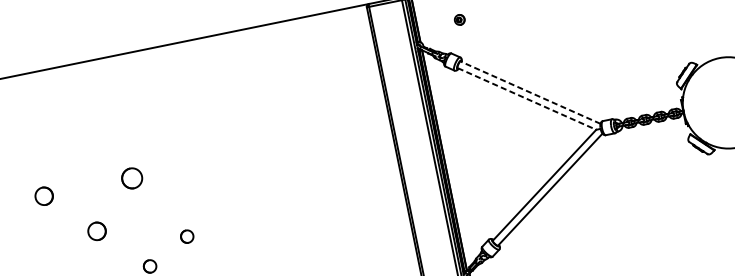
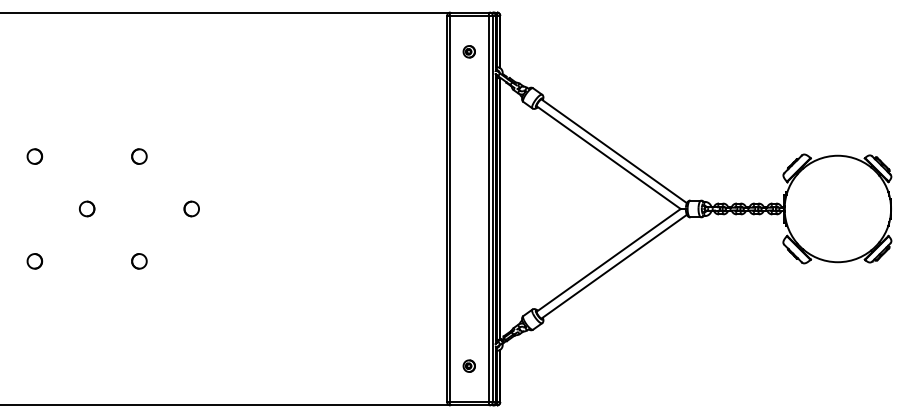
part: (459, 19) -> (468, 51), moved
line: (529, 92) -> (613, 151), dashed -> solid
line: (527, 99) -> (609, 158), dashed -> solid
part: (132, 178) -> (139, 156), size x0.62
part: (43, 196) -> (34, 156), size x0.71
part: (97, 230) -> (87, 208), size x0.71
part: (186, 236) -> (191, 208), moved

